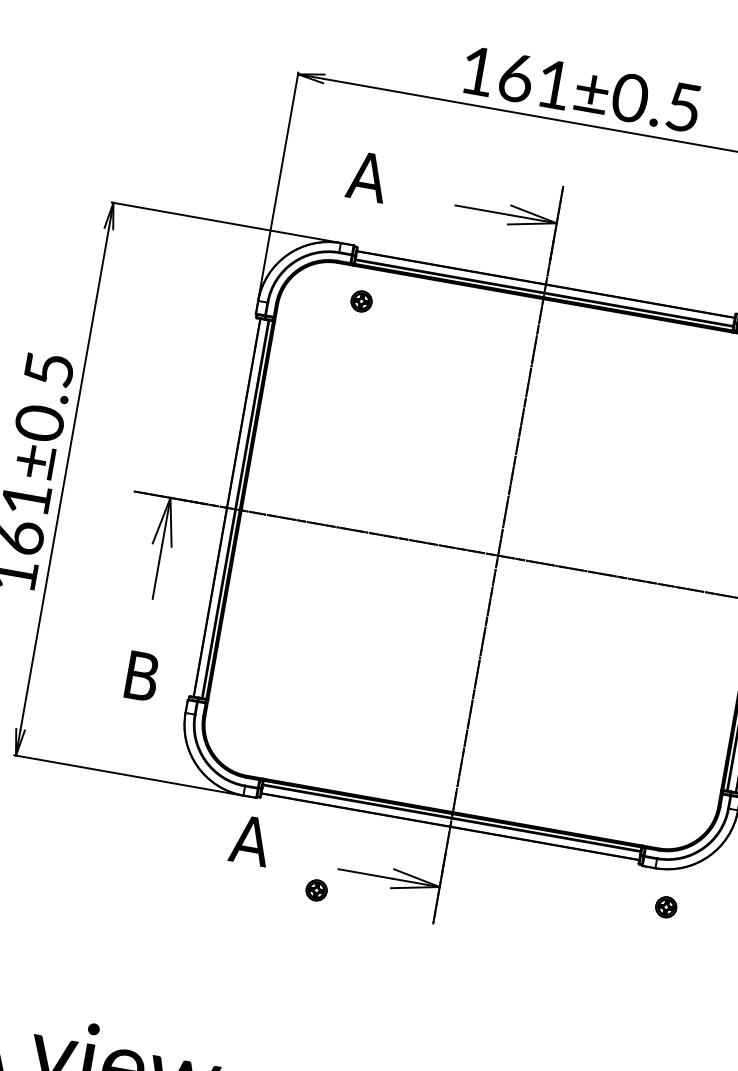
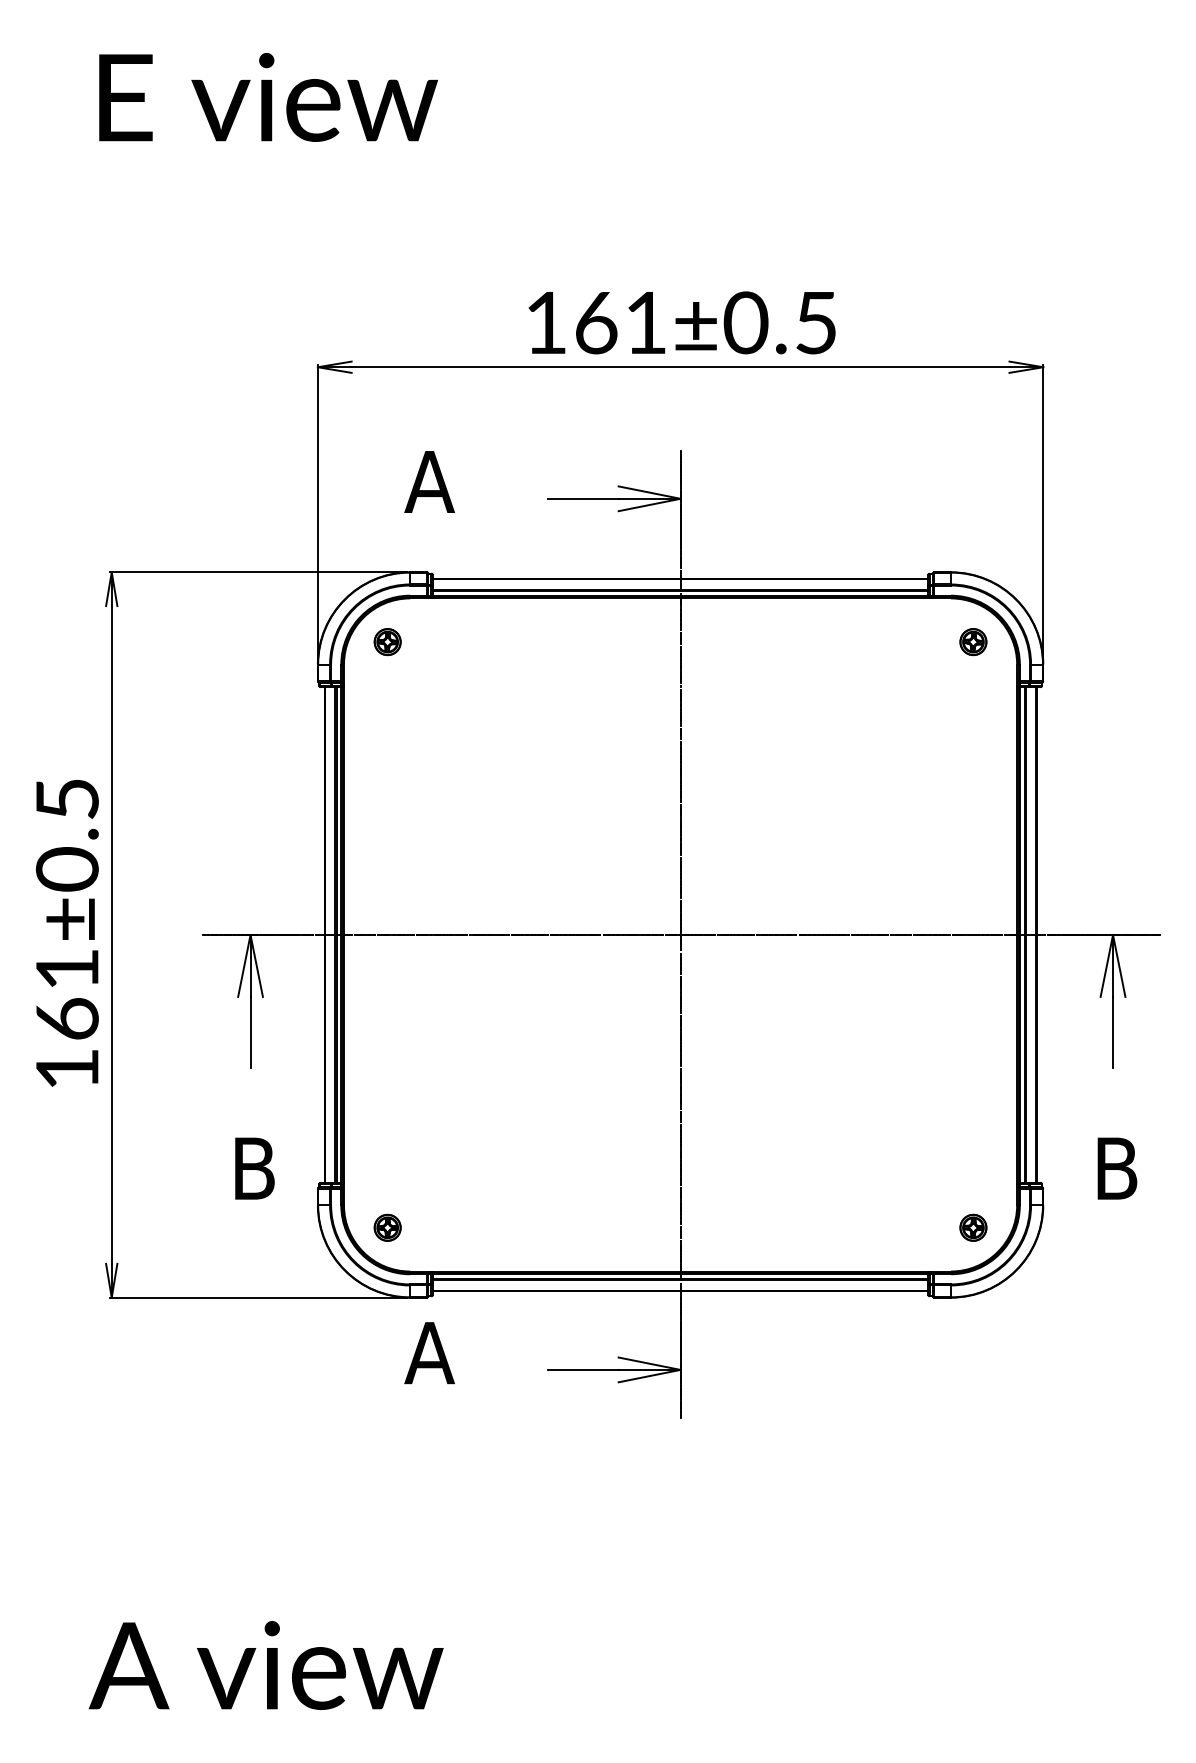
part: (361, 301) -> (387, 642), moved
part: (316, 890) -> (387, 1227), moved
part: (666, 907) -> (973, 1227), moved

